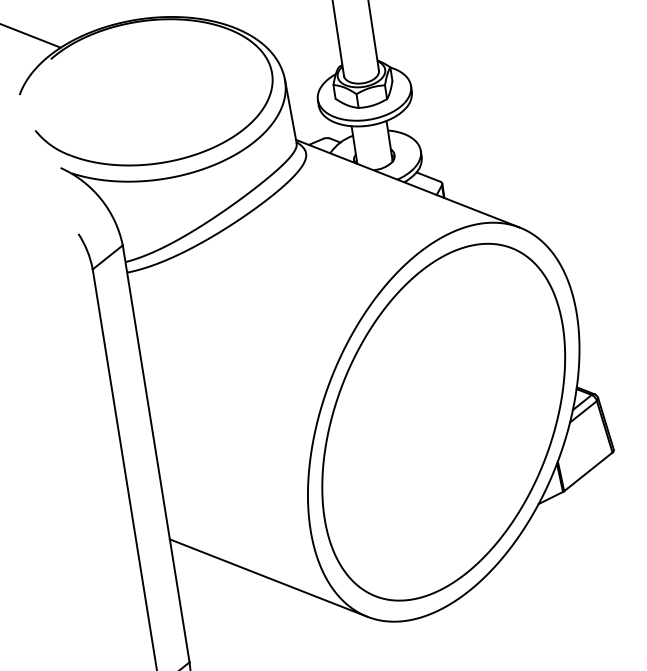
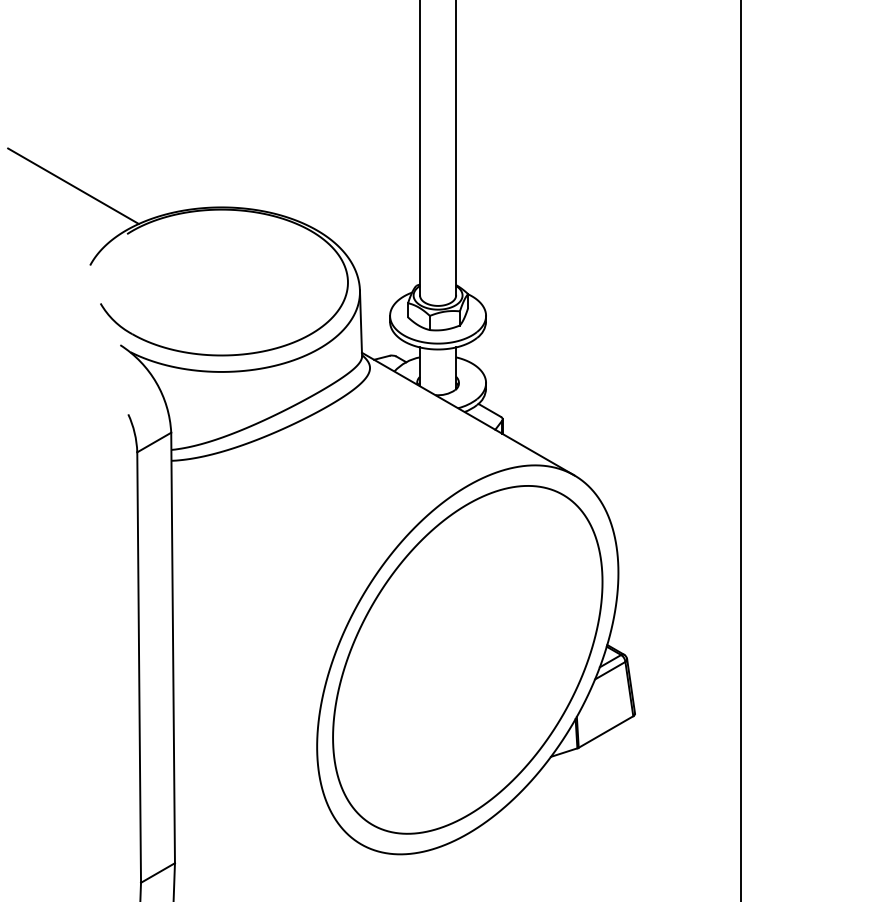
line: (268, 578) -> (267, 790), removed

